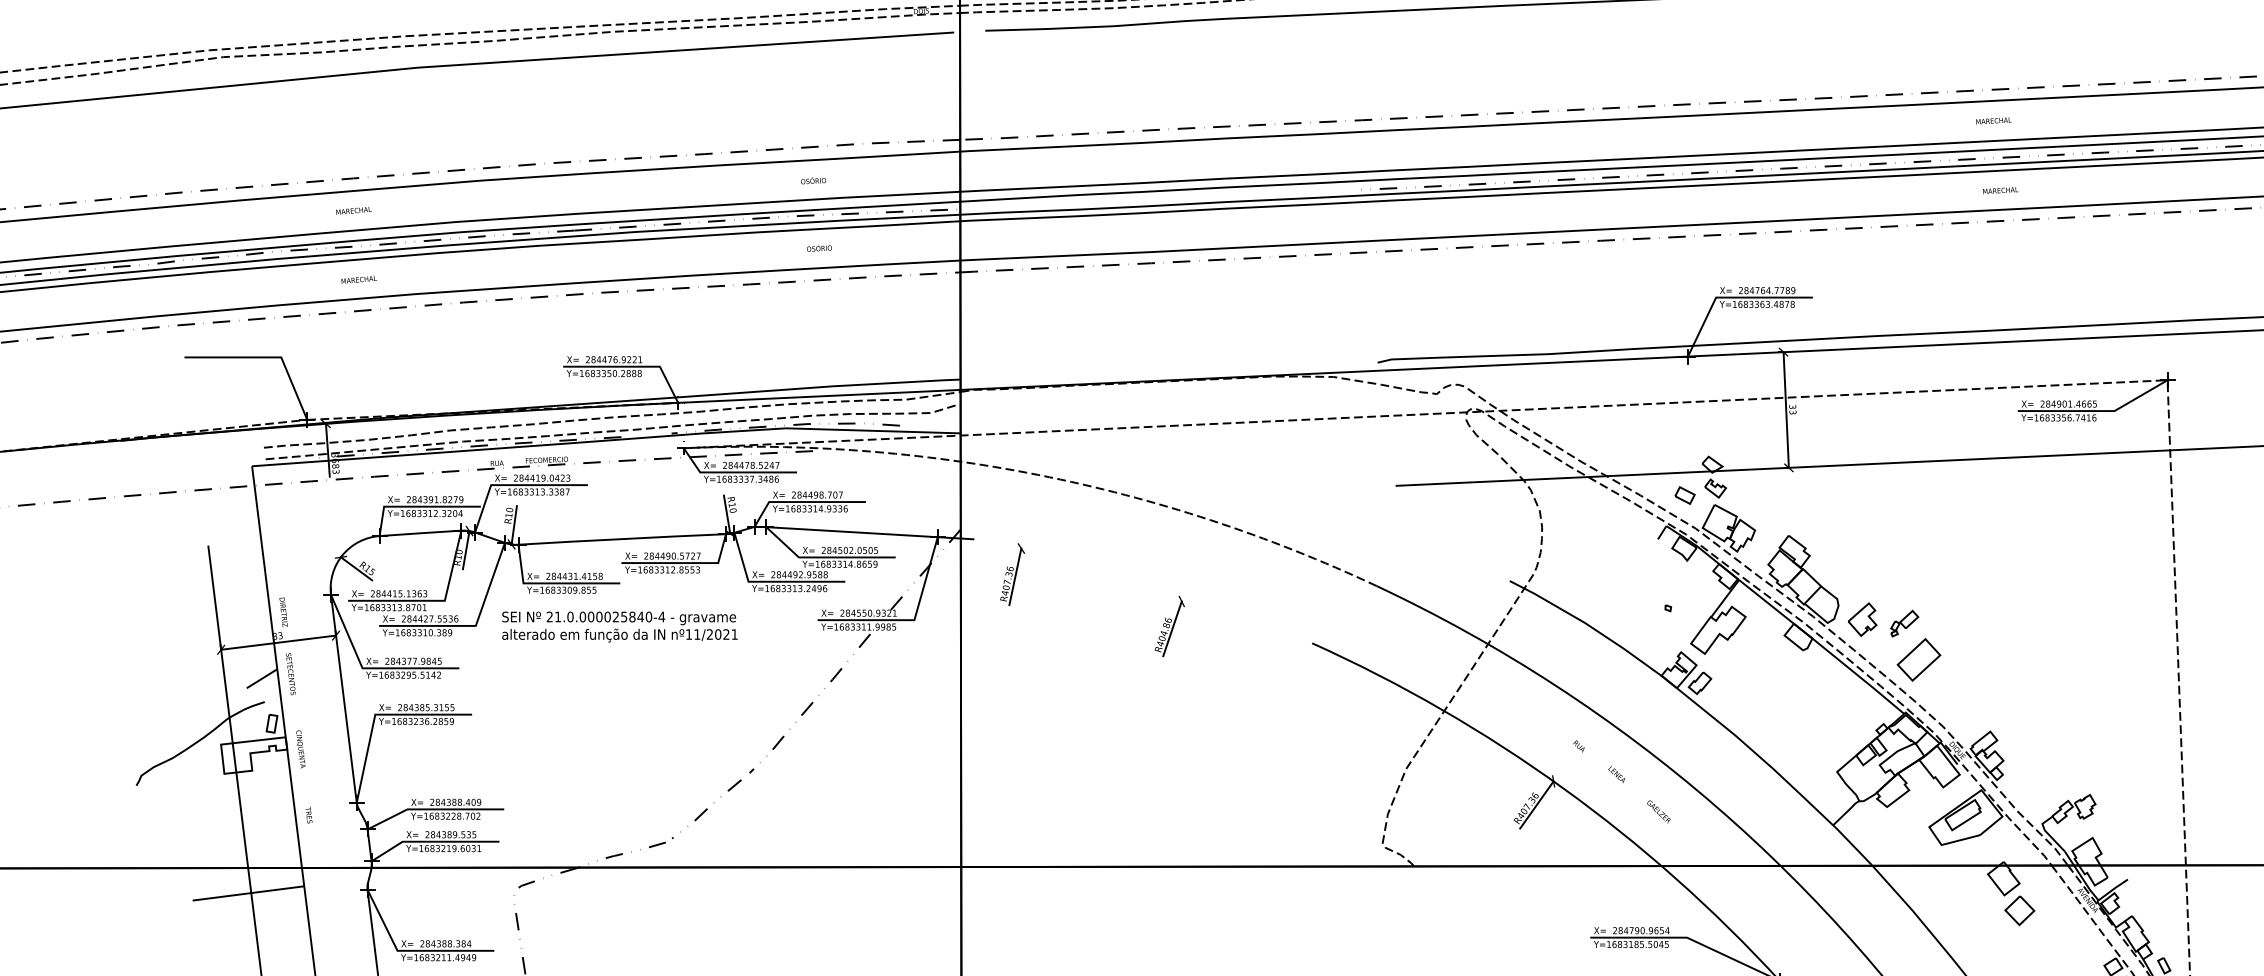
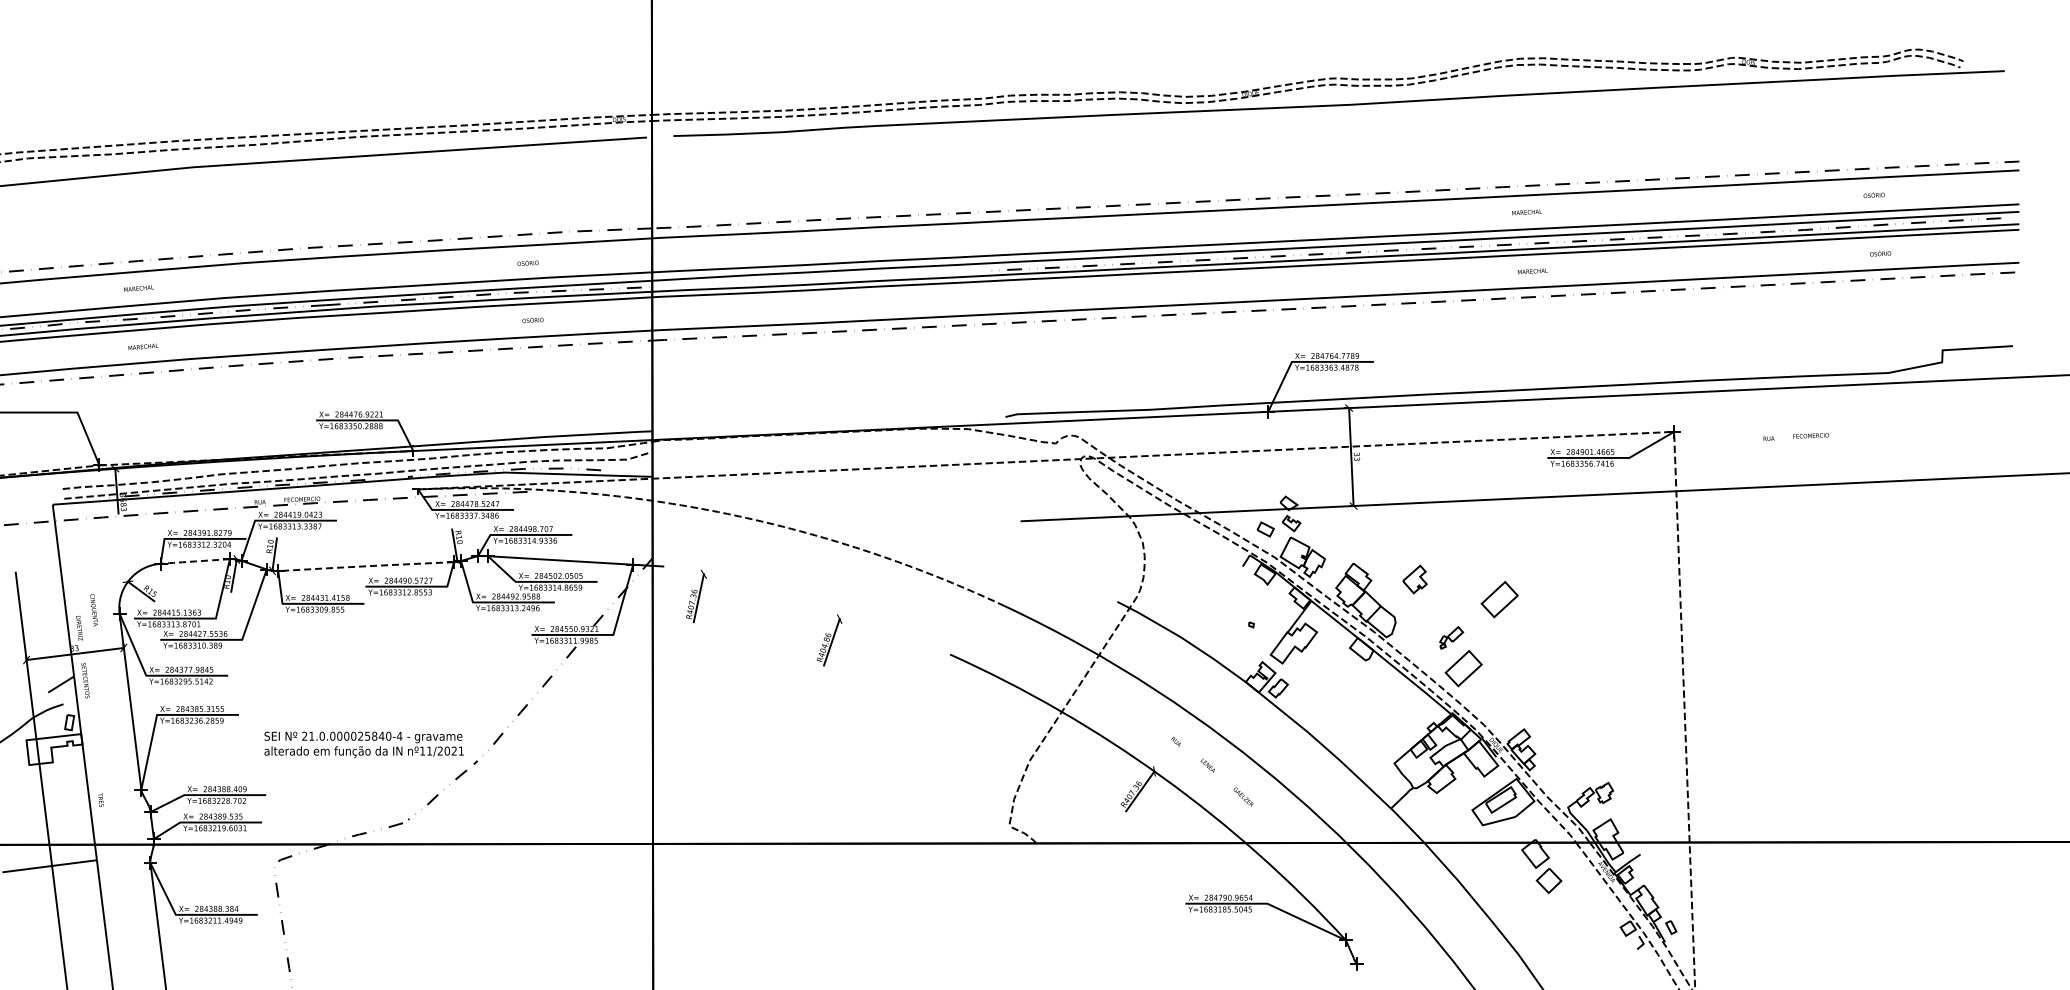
arc: (420, 533) -> (195, 561), solid -> dashed
arc: (622, 539) -> (366, 566), solid -> dashed
part: (1961, 578) -> (1499, 599), added
part: (1862, 619) -> (1414, 579), moved
text: (619, 626) -> (363, 744), moved
text: (300, 749) -> (93, 610), moved

